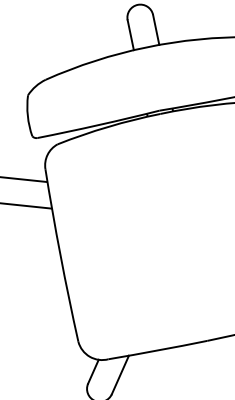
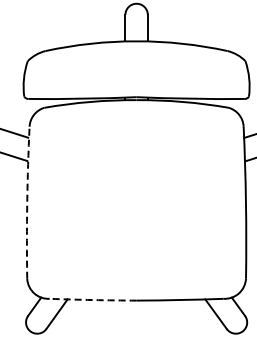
arc: (60, 255) -> (27, 202), solid -> dashed
arc: (158, 350) -> (93, 300), solid -> dashed

